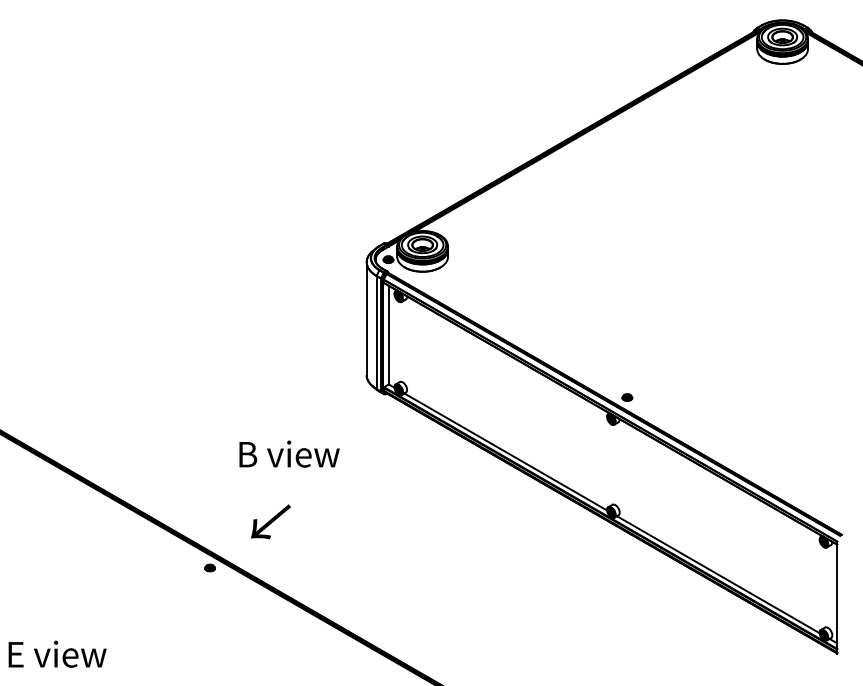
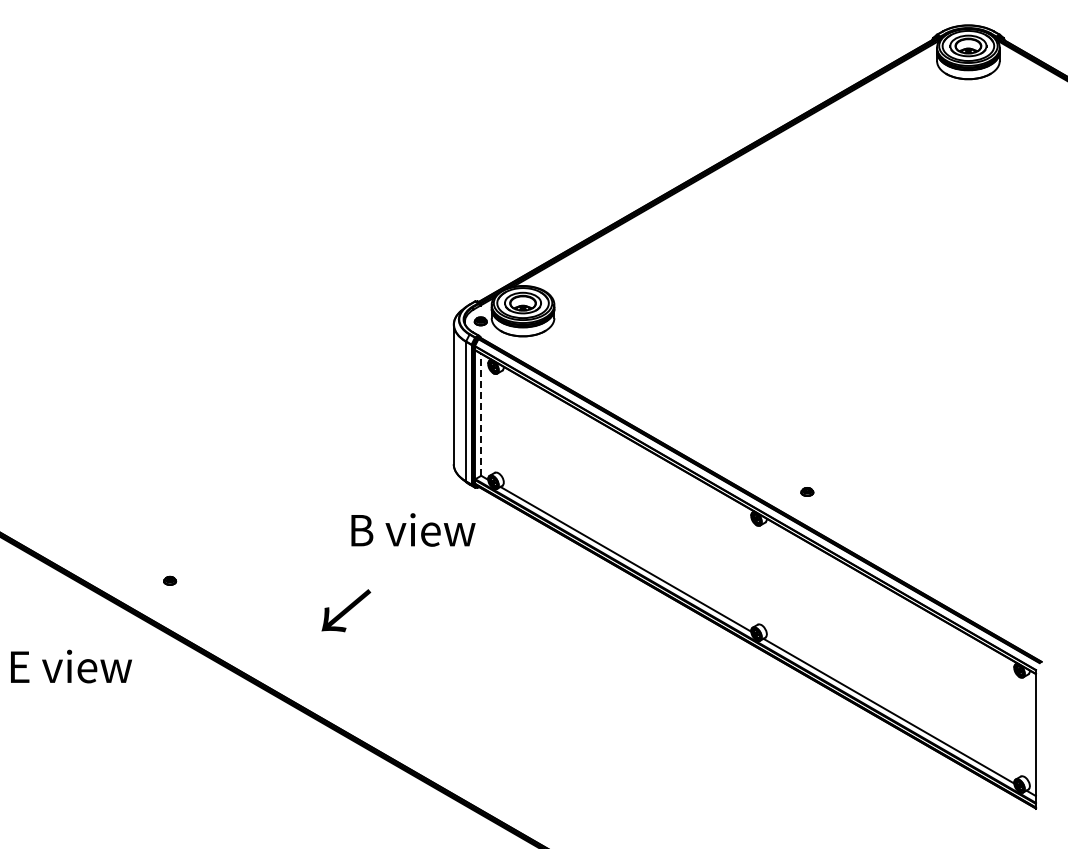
line: (389, 334) -> (481, 414), solid -> dashed
part: (627, 397) -> (807, 491), moved
text: (289, 453) -> (413, 529), moved
text: (271, 521) -> (346, 610), moved
part: (210, 567) -> (170, 580), moved
text: (57, 654) -> (71, 666), moved

